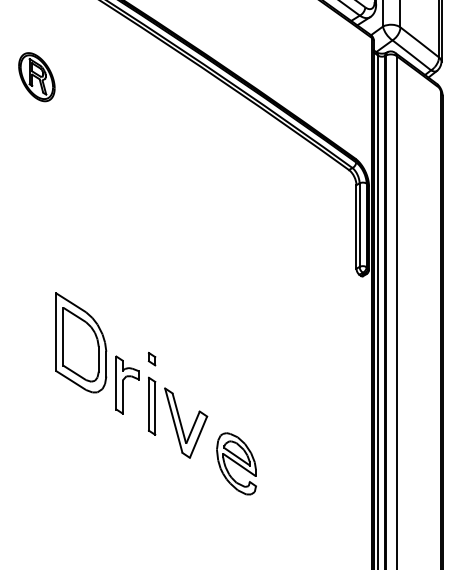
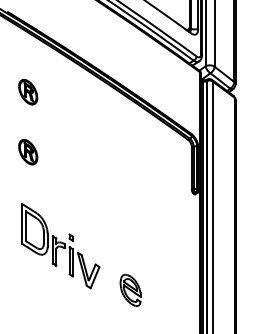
part: (37, 194) -> (28, 152), added
part: (131, 376) -> (60, 246), moved

